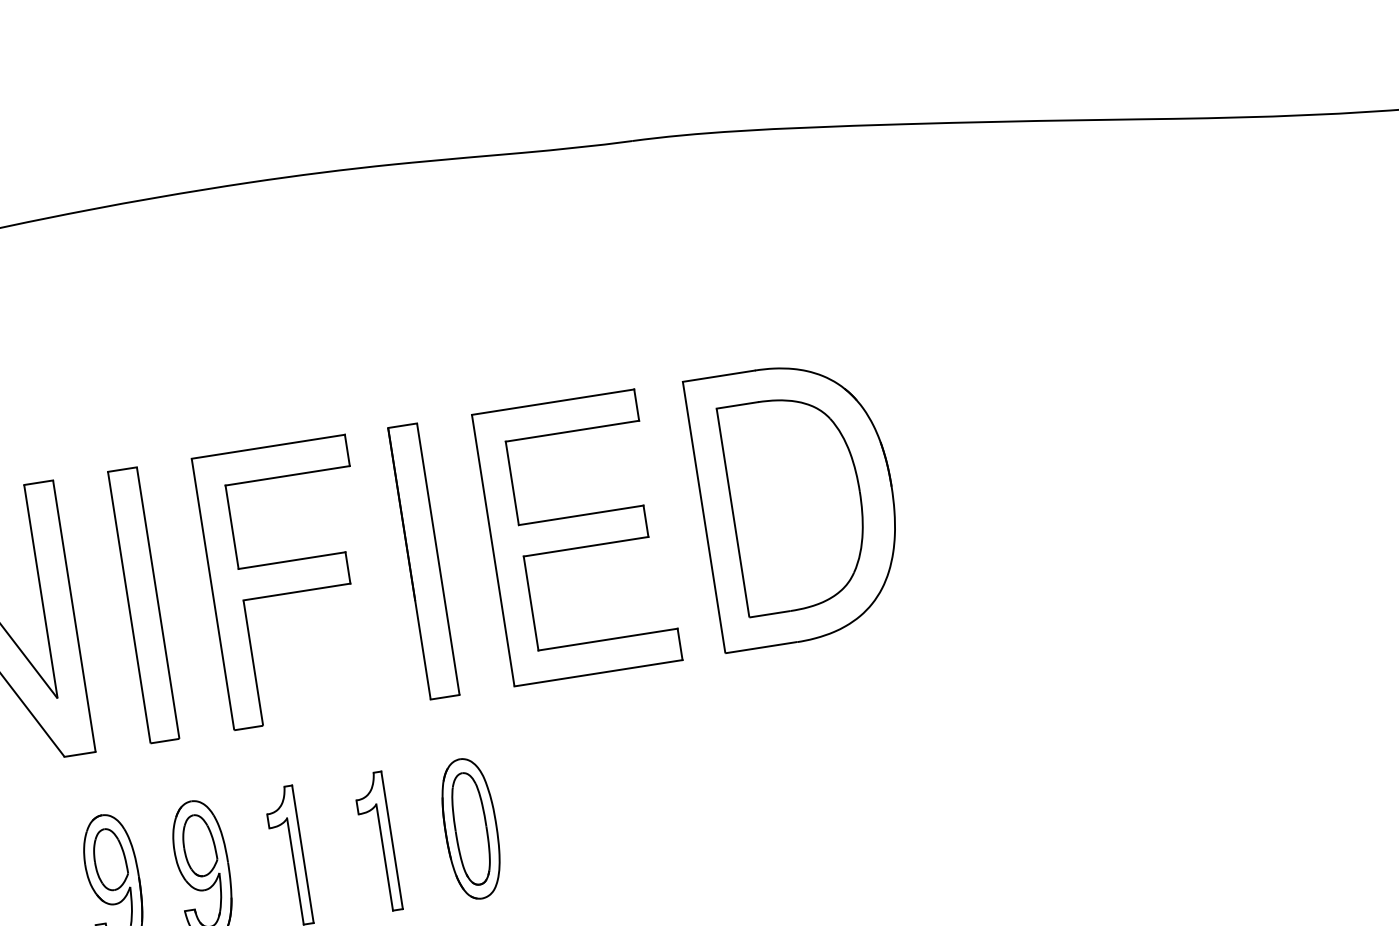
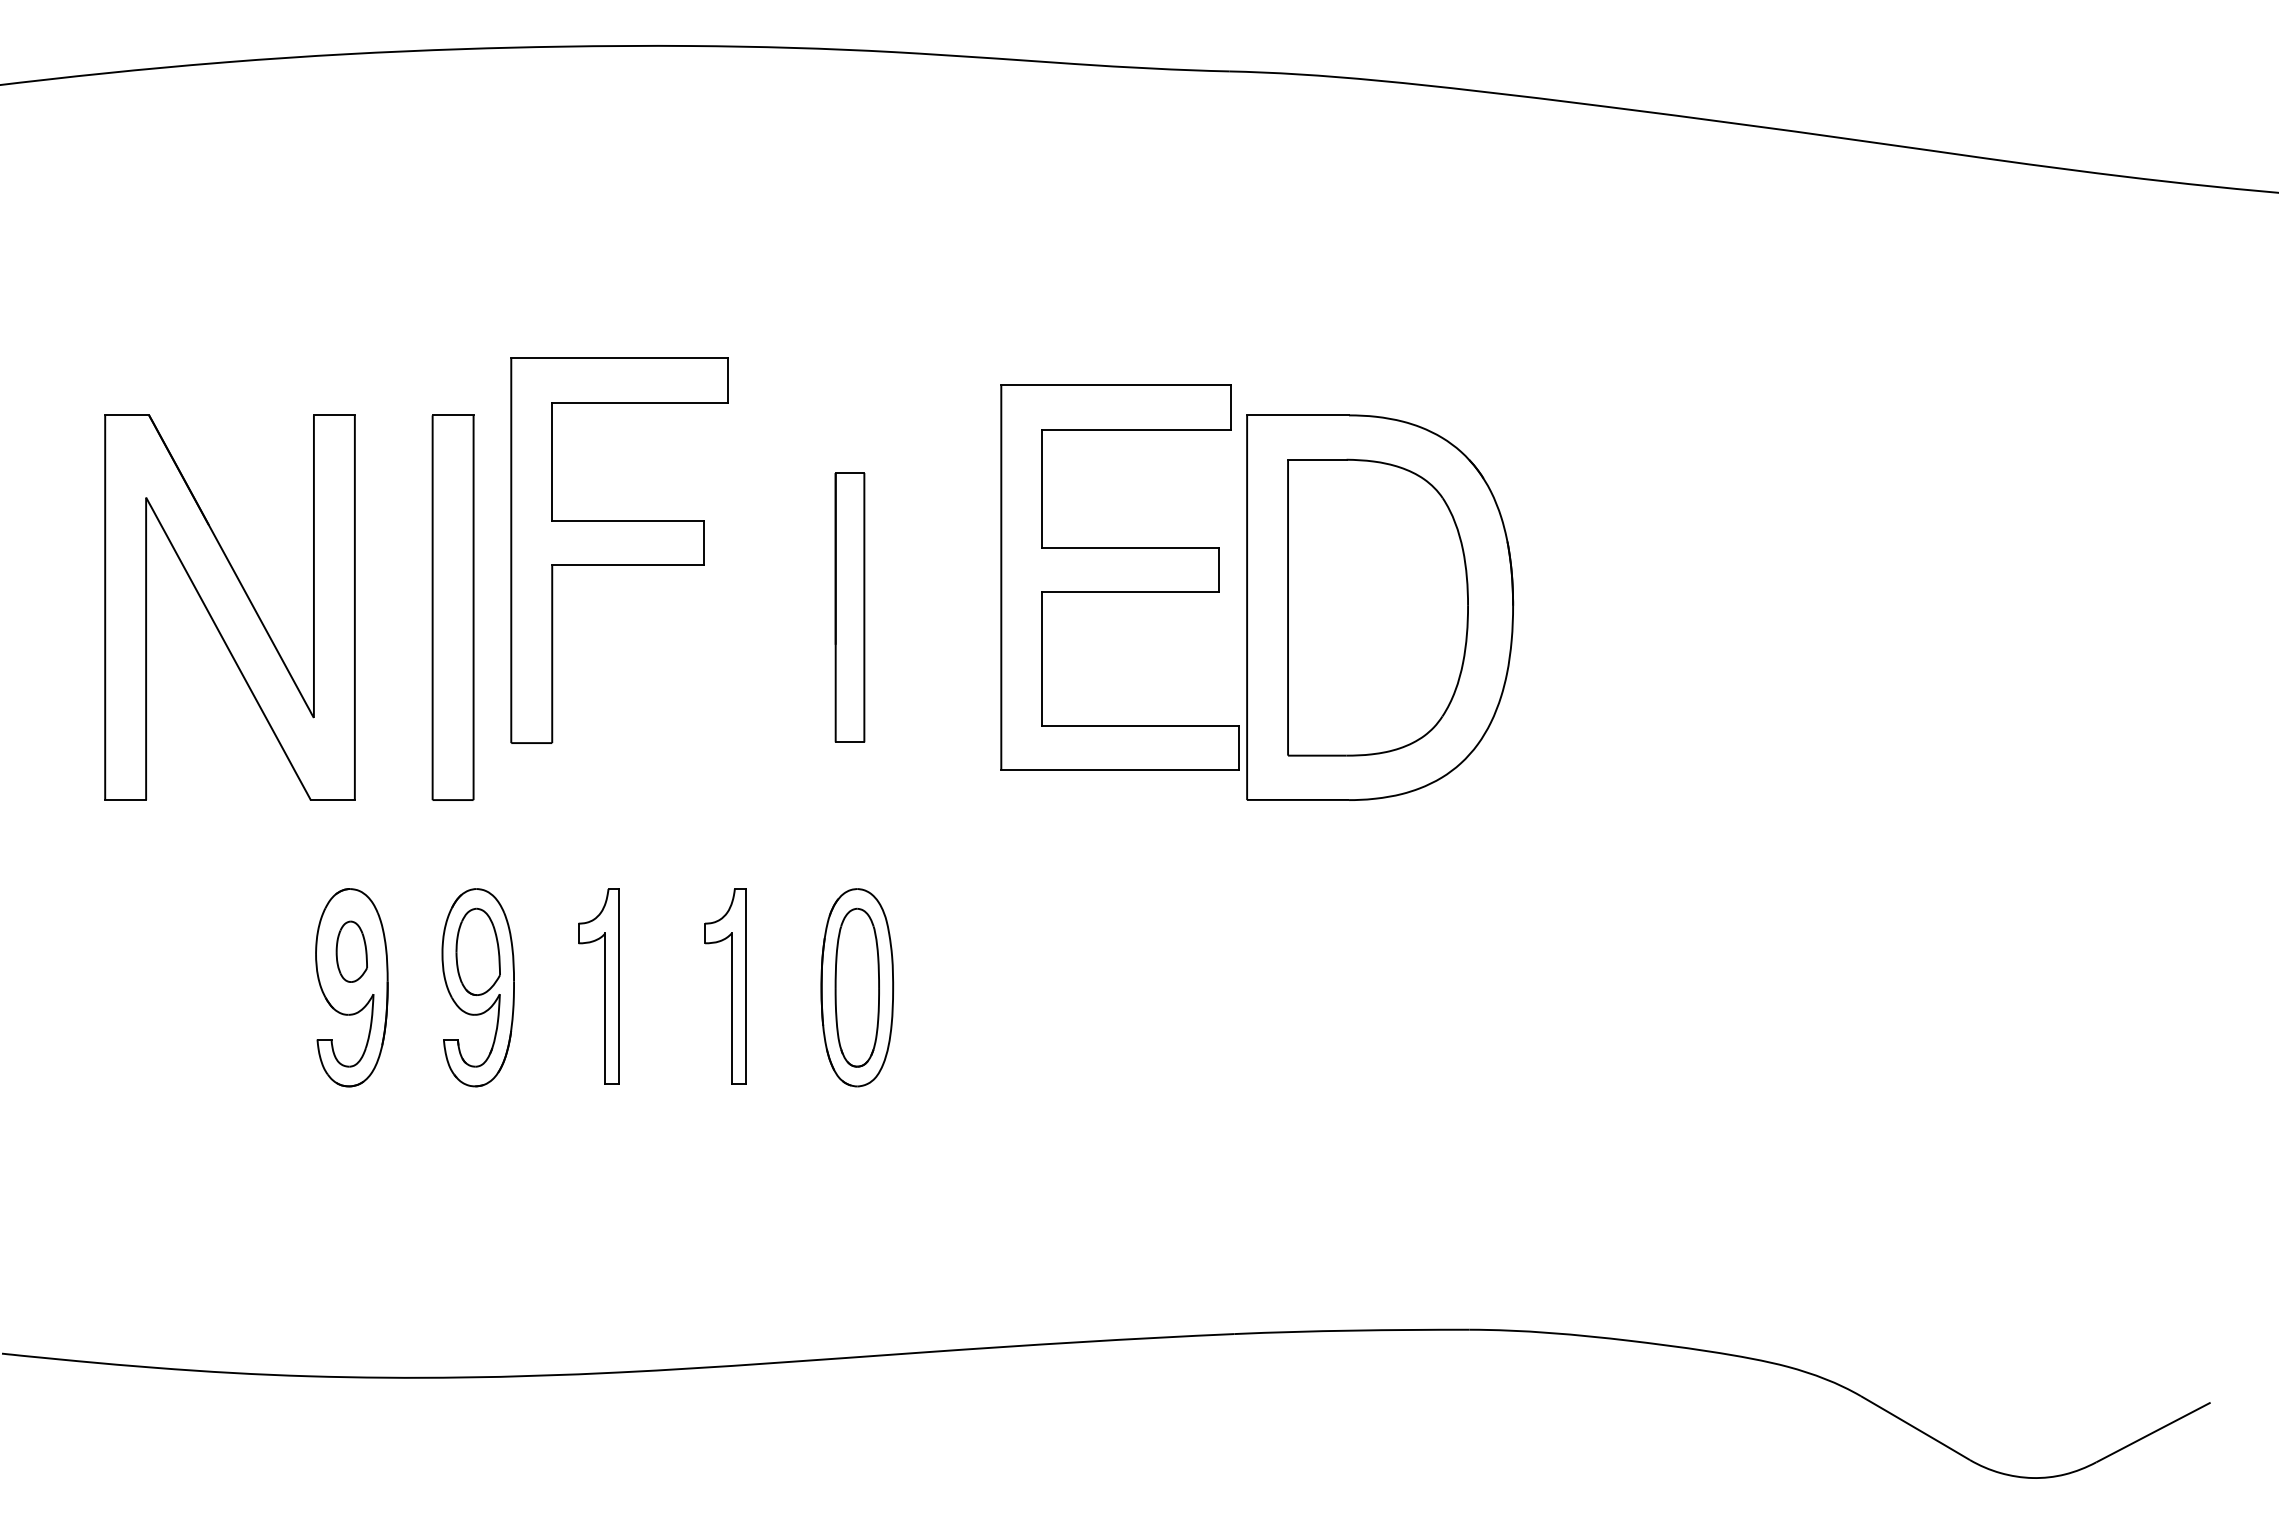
part: (576, 537) -> (1119, 577), moved
part: (423, 561) -> (849, 607), size x0.7
part: (289, 582) -> (619, 550), moved
part: (110, 859) -> (351, 951), size x0.7

